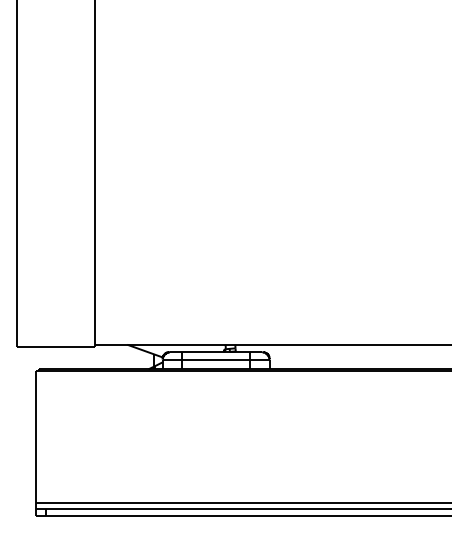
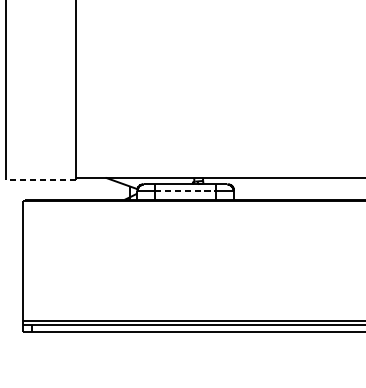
line: (55, 347) -> (40, 180), solid -> dashed
line: (216, 359) -> (185, 191), solid -> dashed

